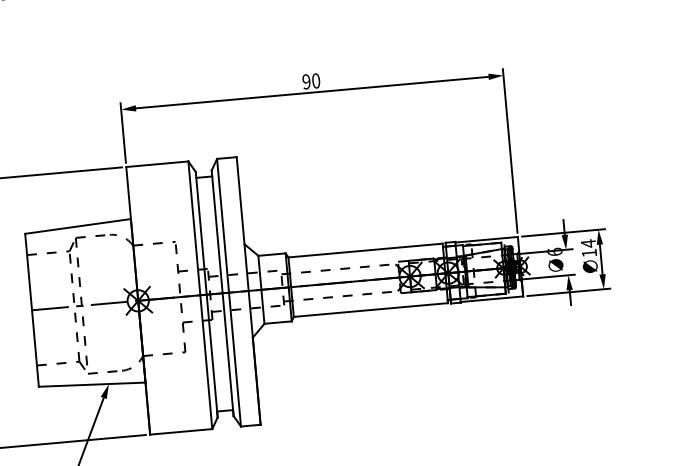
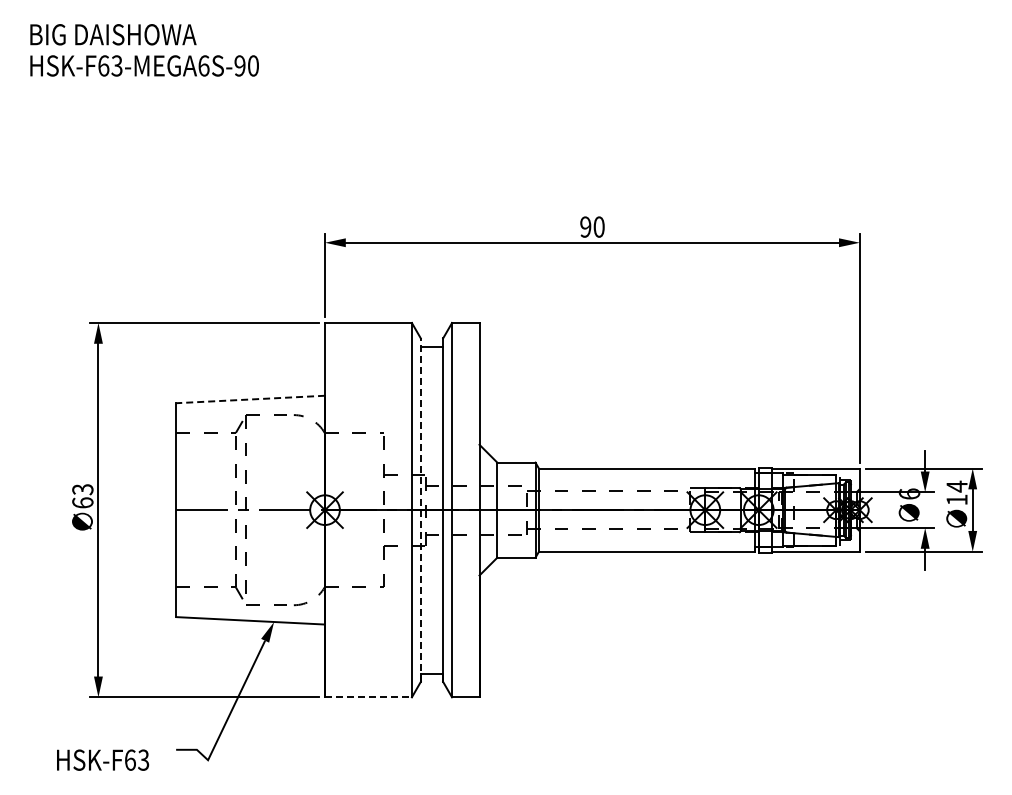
line: (77, 226) -> (250, 399), solid -> dashed
line: (206, 294) -> (420, 510), solid -> dashed
line: (181, 431) -> (368, 697), solid -> dashed

